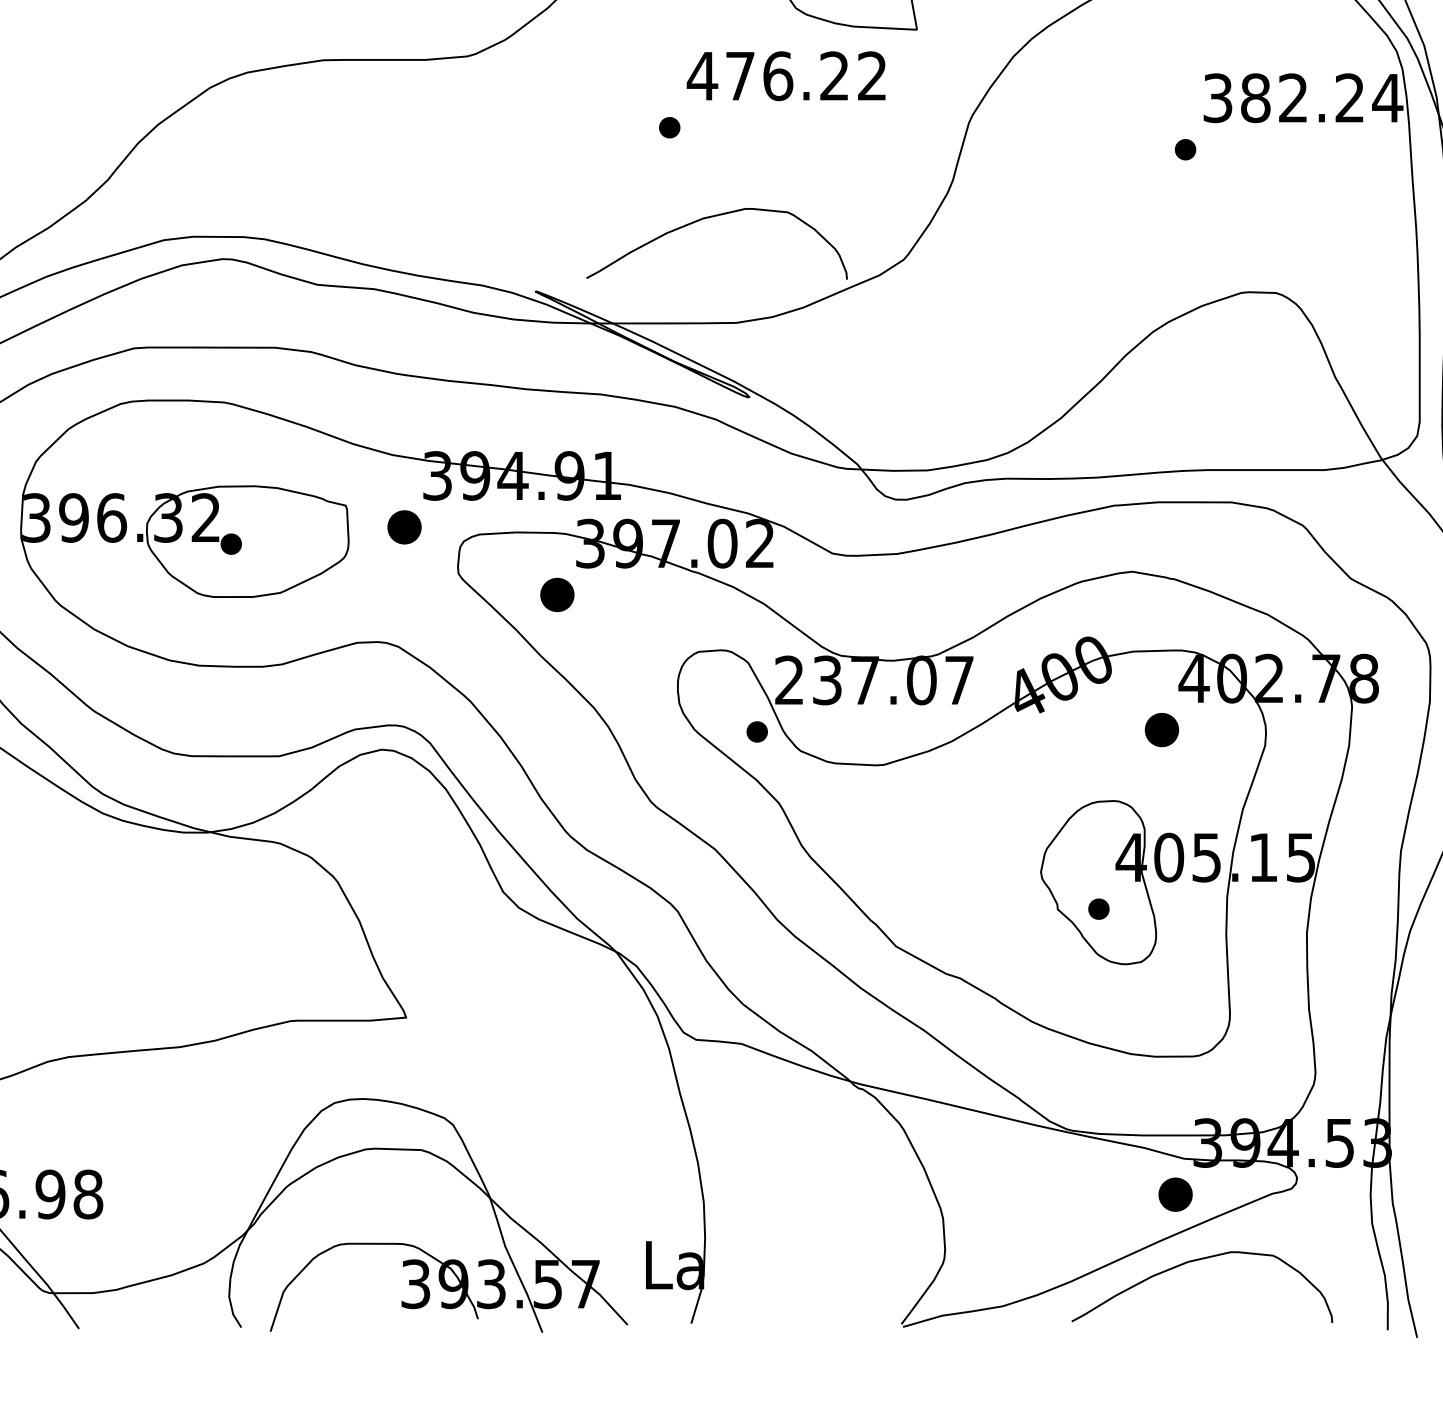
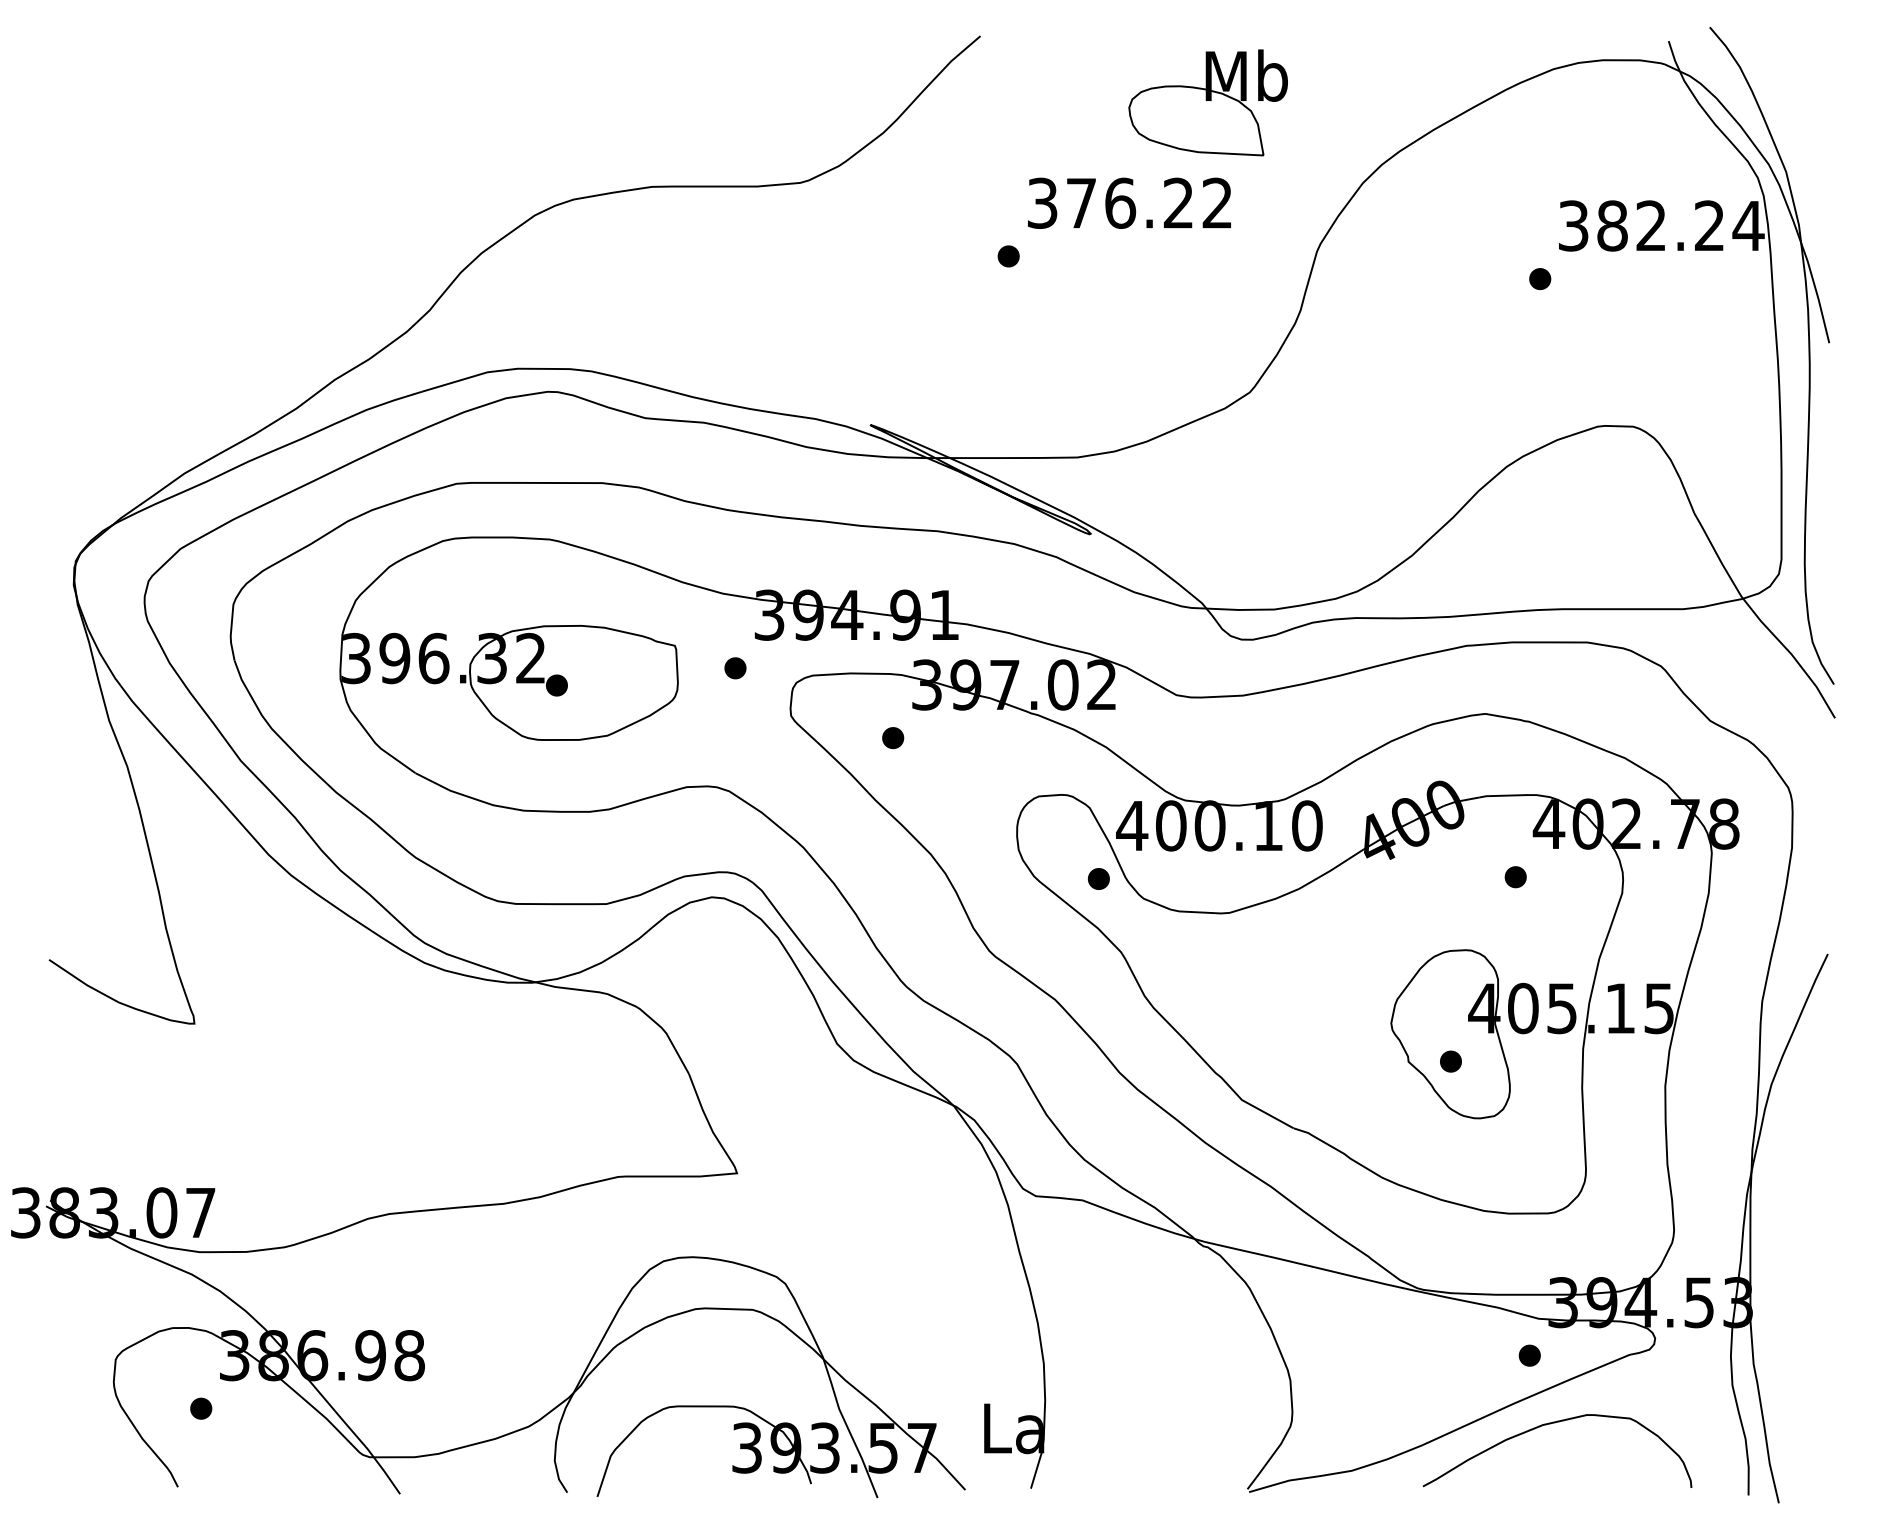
text: (702, 75) -> (1042, 202), 476.22 -> 376.22
curve: (710, 218) -> (1050, 349), removed
part: (404, 527) -> (735, 668), size x0.62
part: (557, 595) -> (893, 738), size x0.62
text: (874, 680) -> (1219, 825), 237.07 -> 400.10
part: (1161, 730) -> (1515, 877), size x0.62
part: (1175, 1194) -> (1529, 1355), size x0.62

